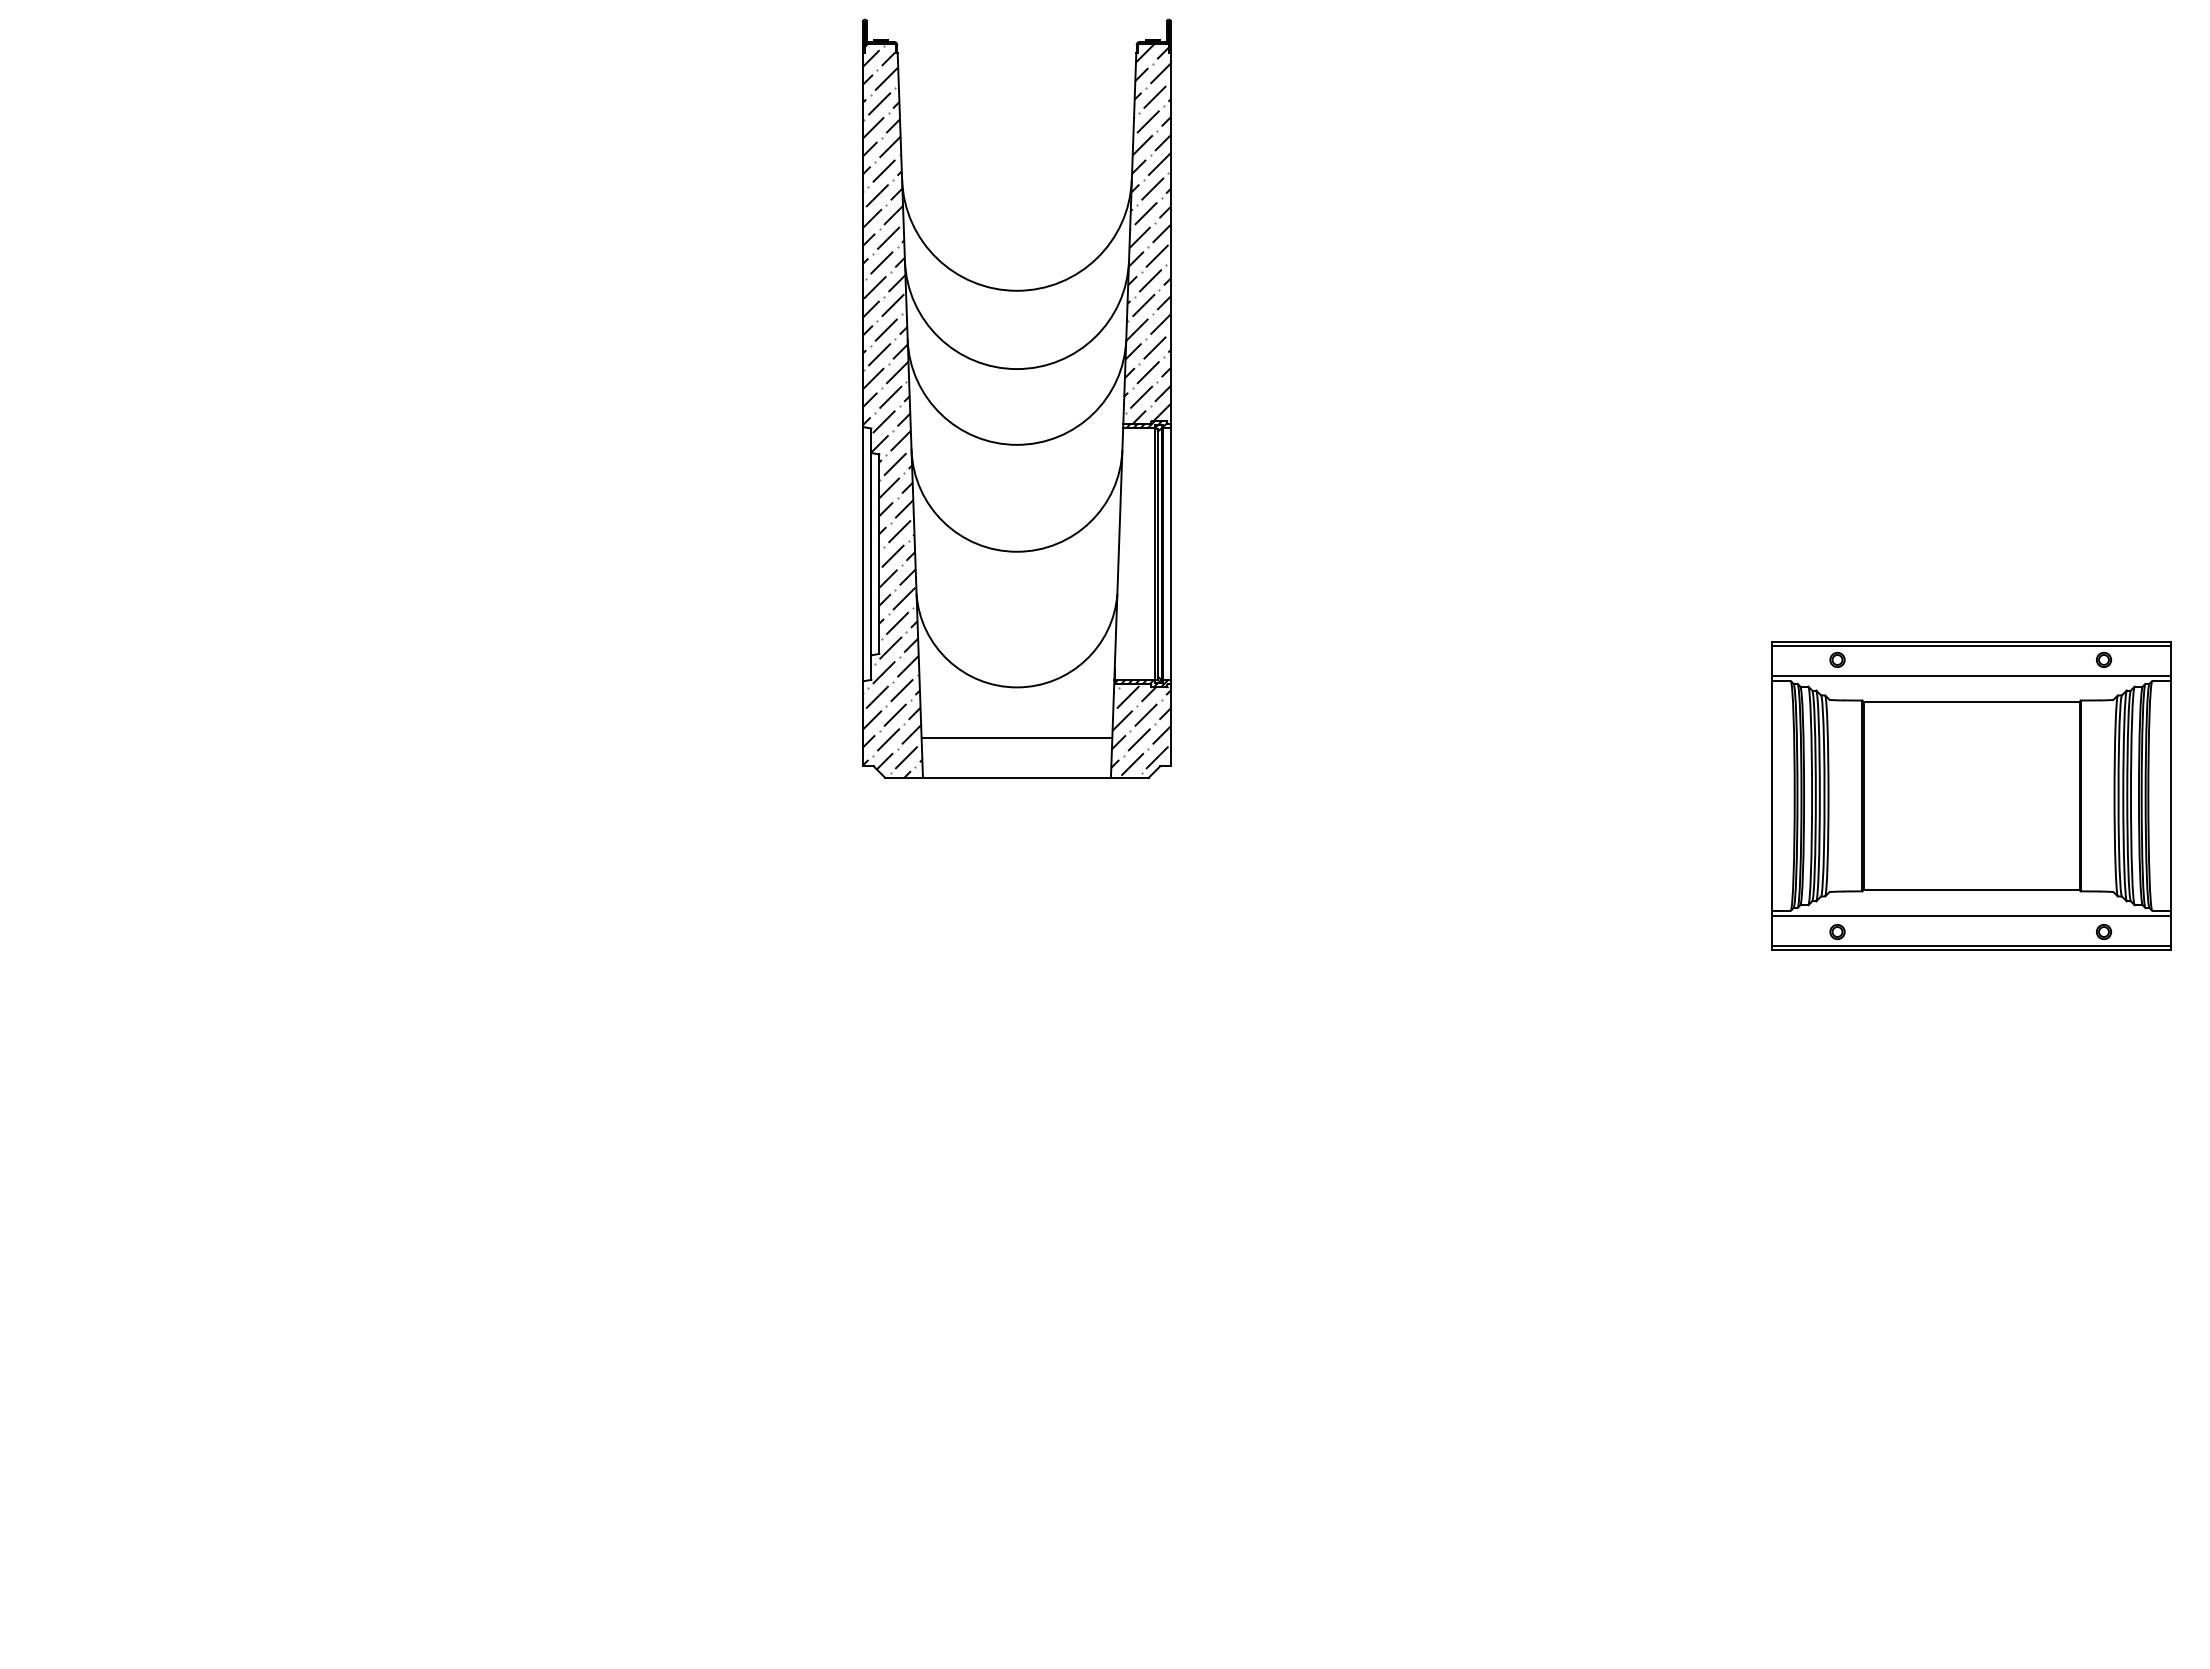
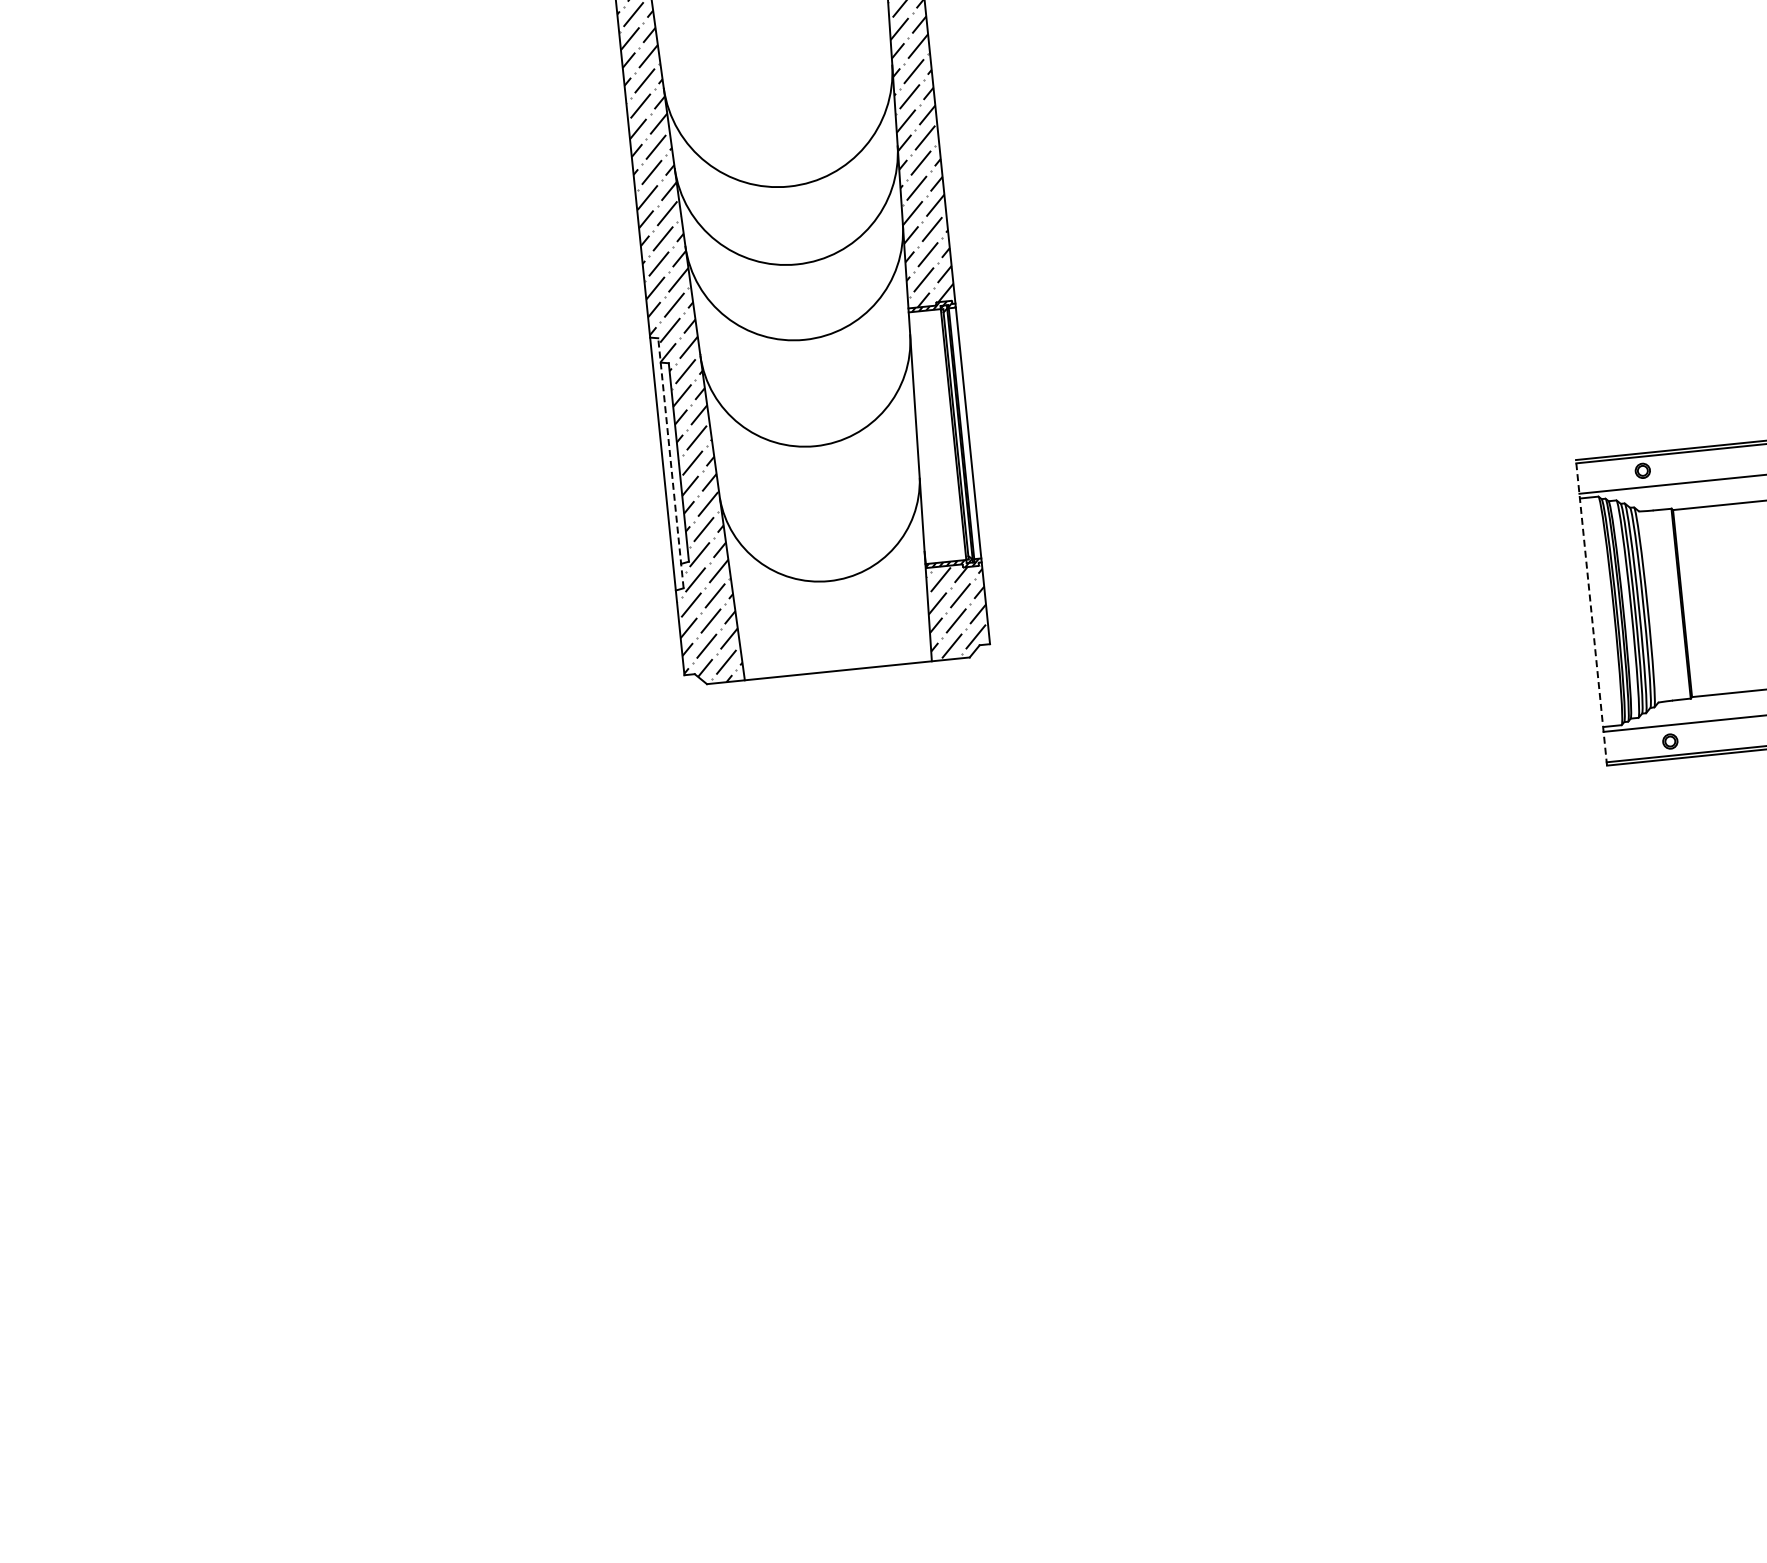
line: (871, 554) -> (671, 463), solid -> dashed
line: (1016, 737) -> (833, 630), removed
line: (1772, 796) -> (1591, 613), solid -> dashed

